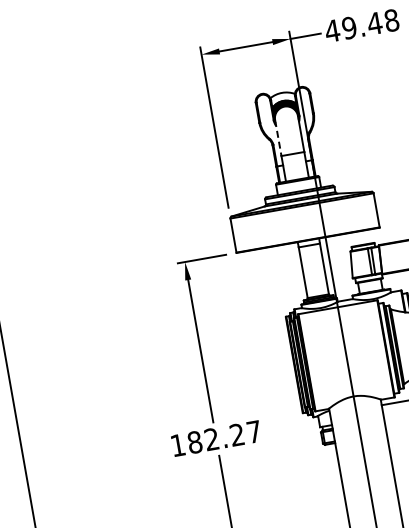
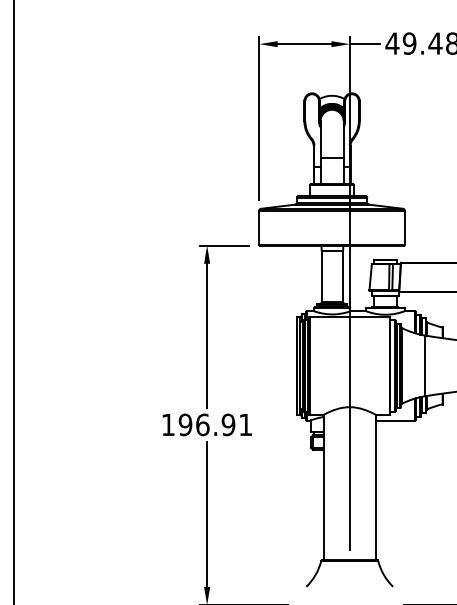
line: (278, 138) -> (320, 140), dashed -> solid
text: (224, 436) -> (215, 424), 182.27 -> 196.91

